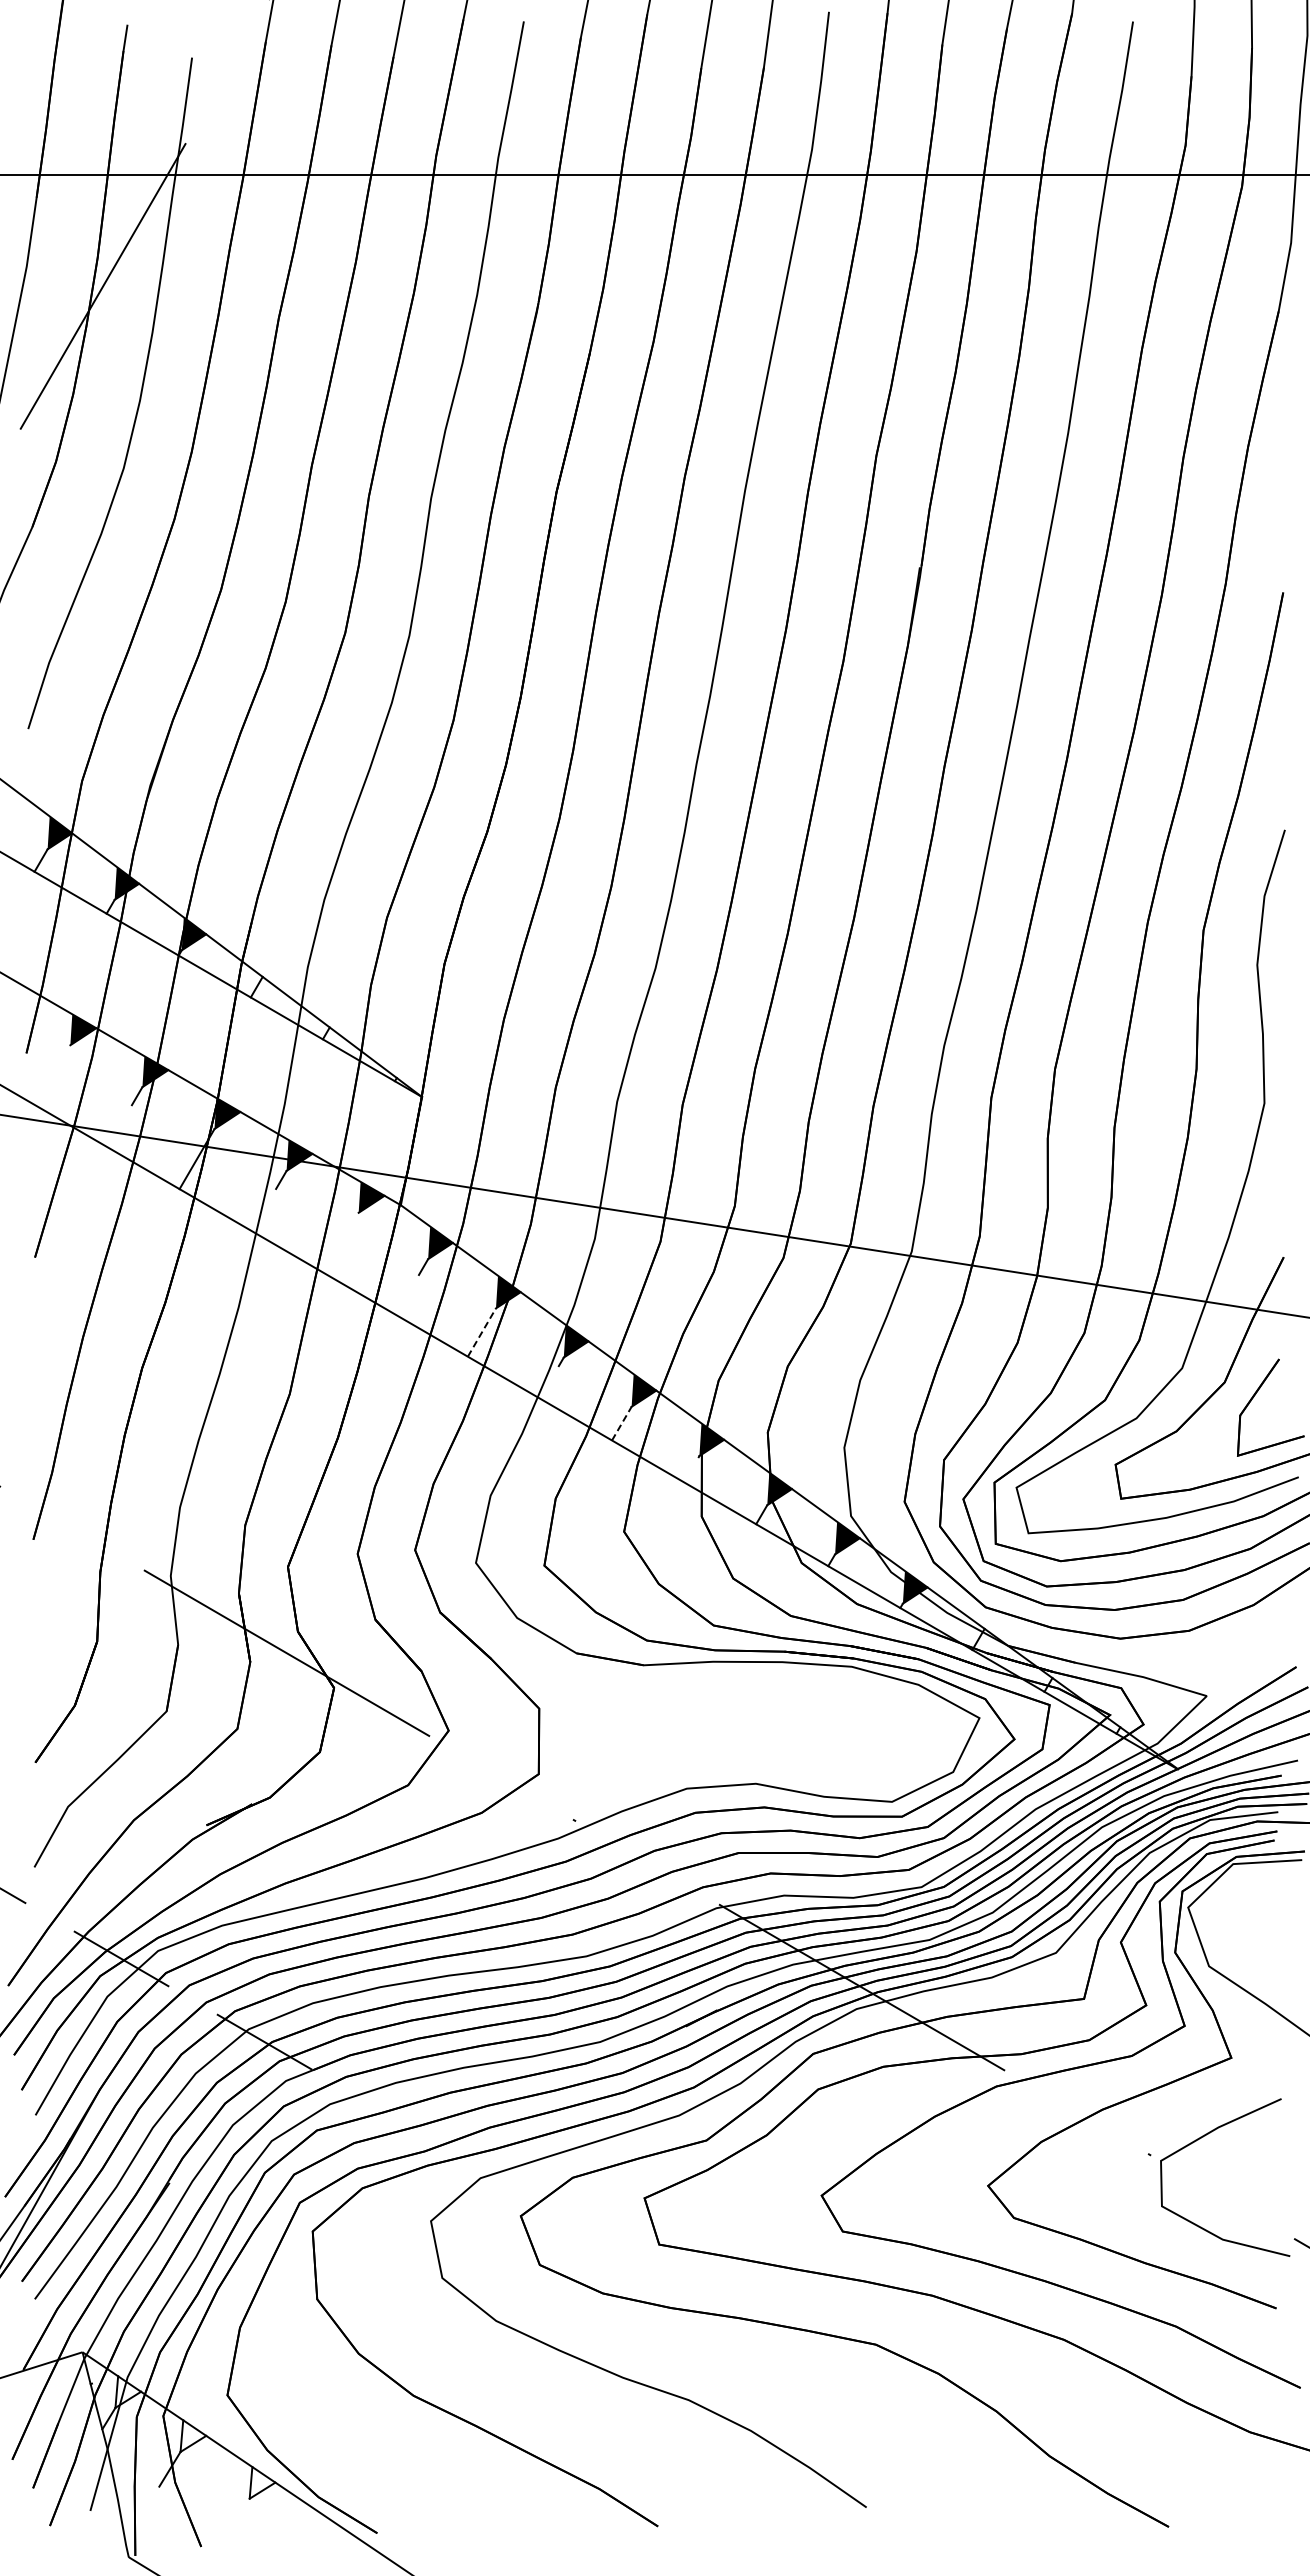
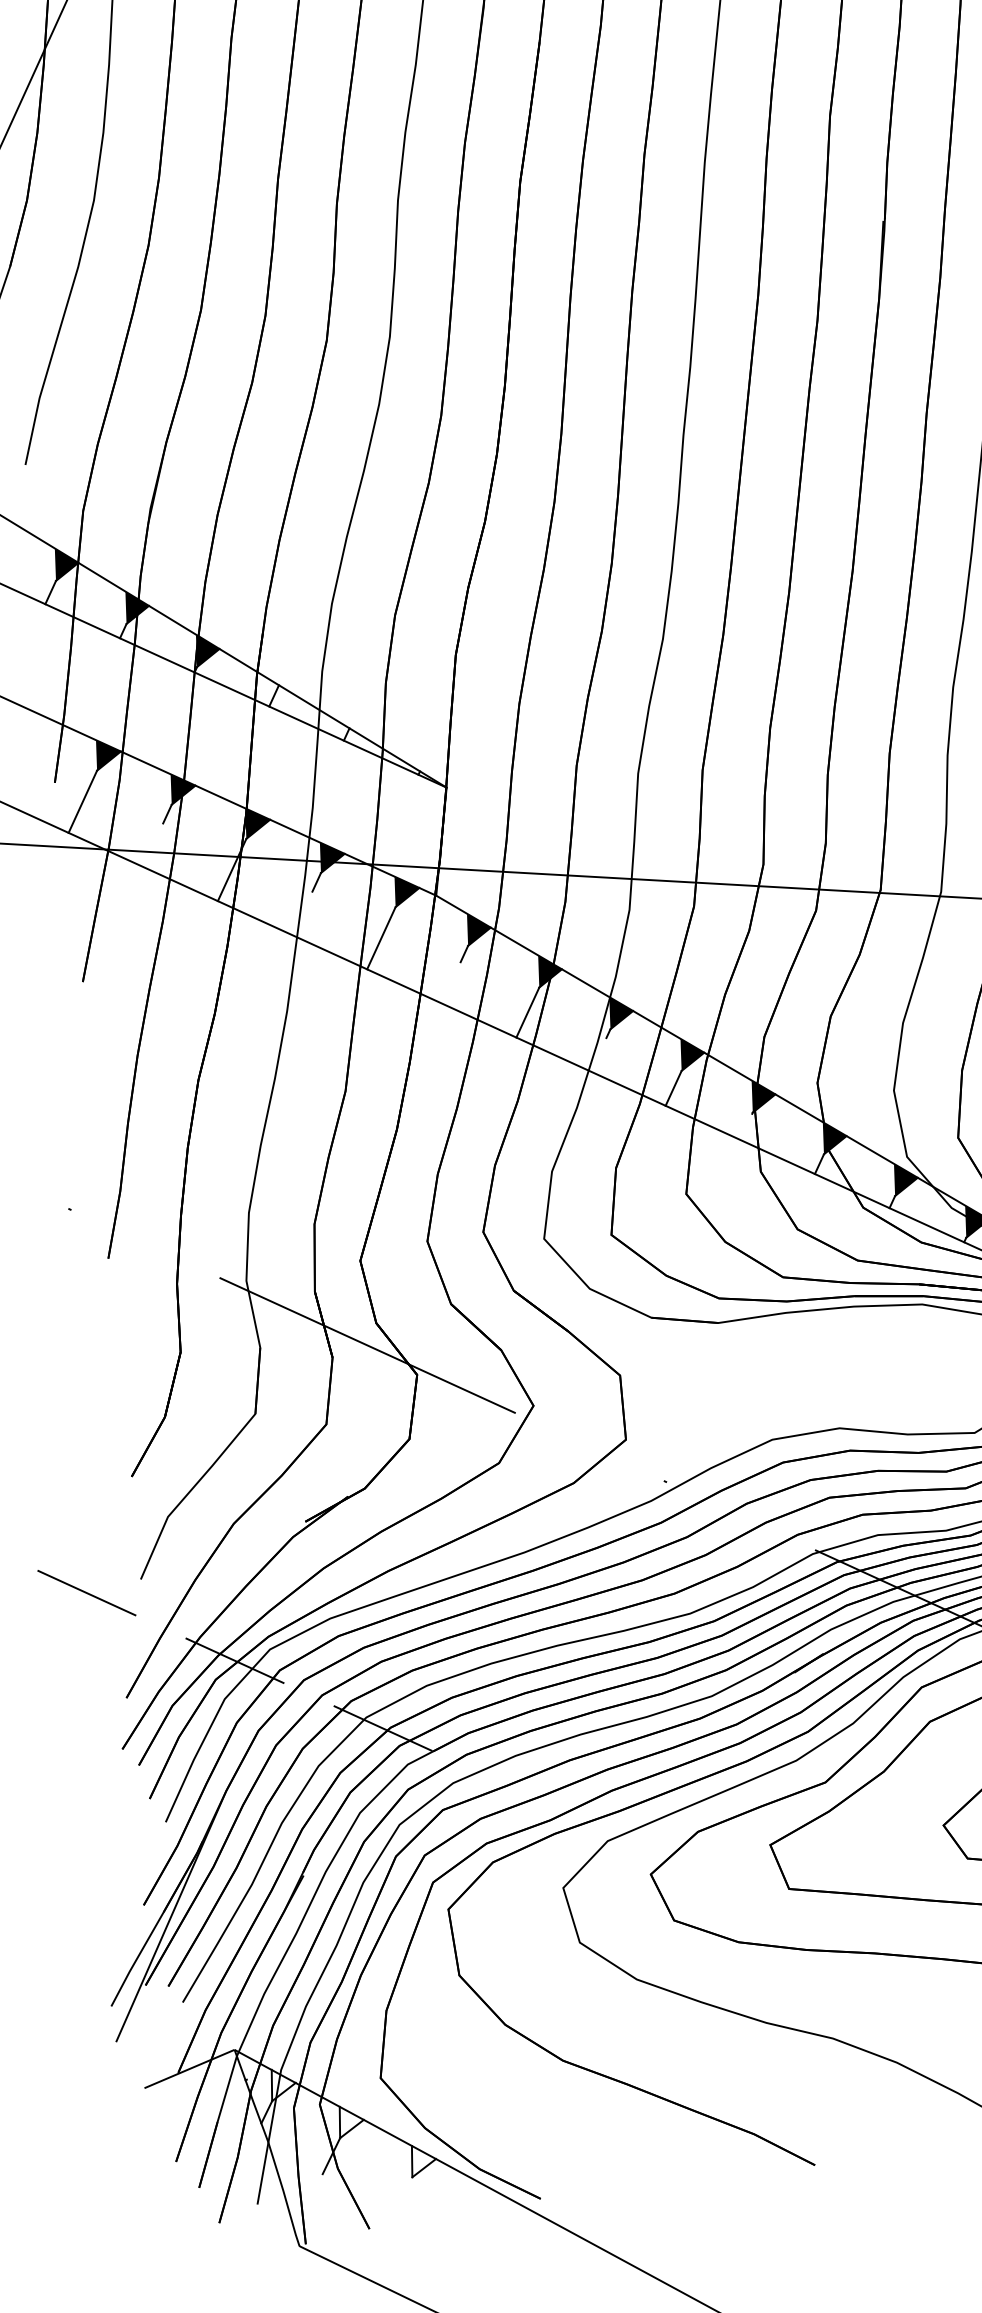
line: (52, 1075) -> (82, 802), added
line: (340, 1242) -> (380, 937), added
line: (481, 1332) -> (527, 1012), dashed -> solid
line: (622, 1423) -> (674, 1088), dashed -> solid

